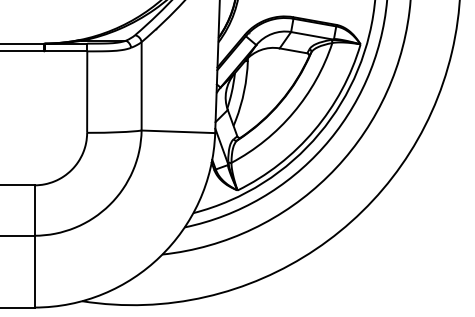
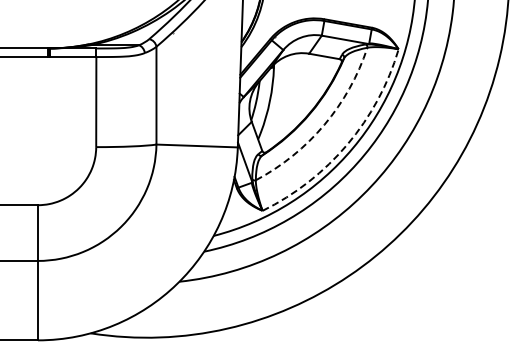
arc: (293, 112) -> (324, 124), solid -> dashed
arc: (314, 130) -> (347, 144), solid -> dashed

